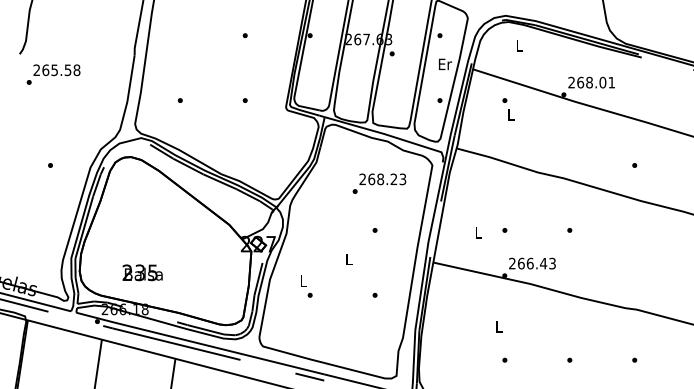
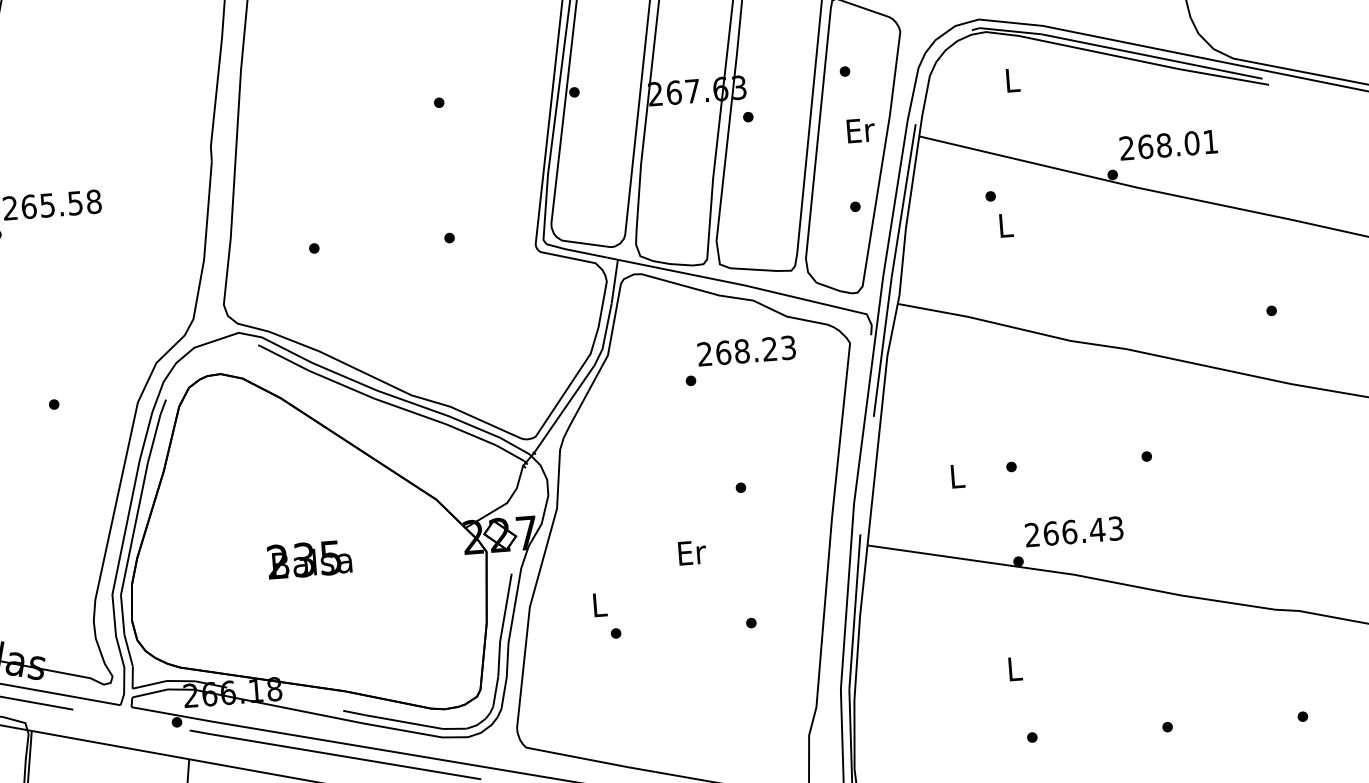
text: (379, 183) -> (740, 360), moved
text: (349, 259) -> (692, 552), L -> Er
text: (142, 272) -> (309, 558), moved

